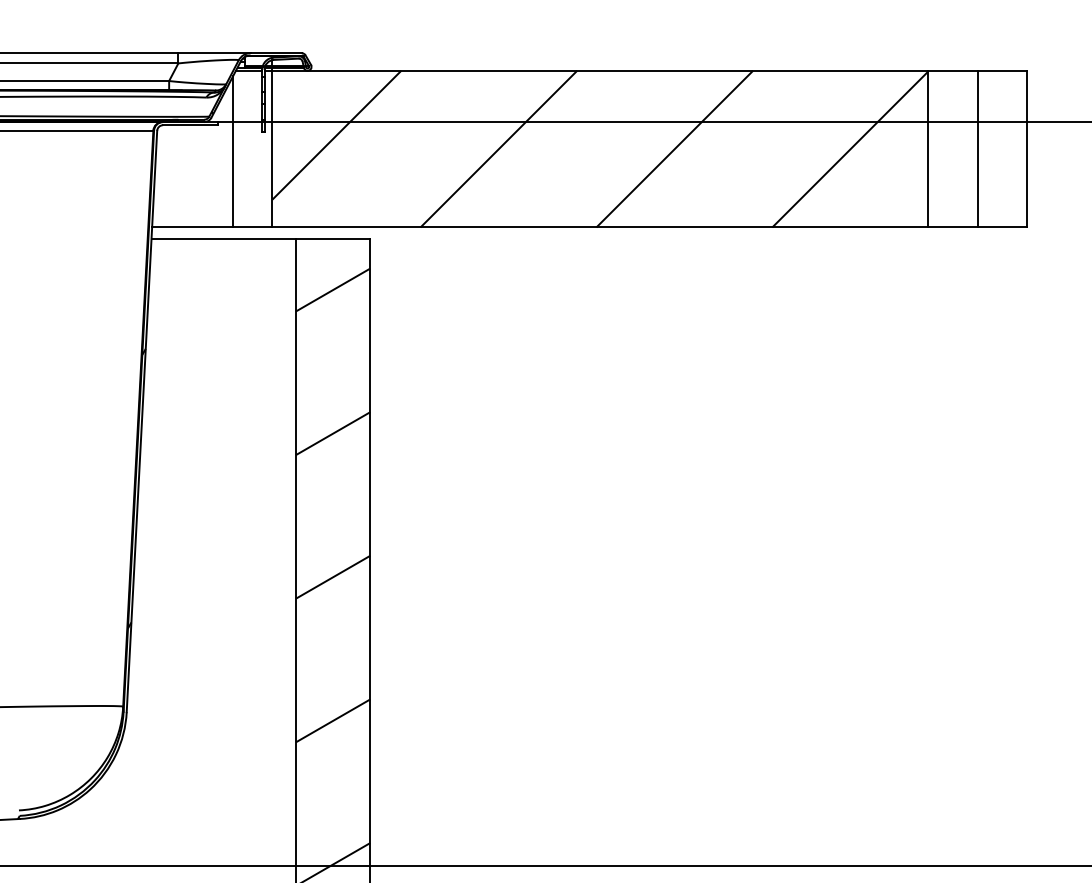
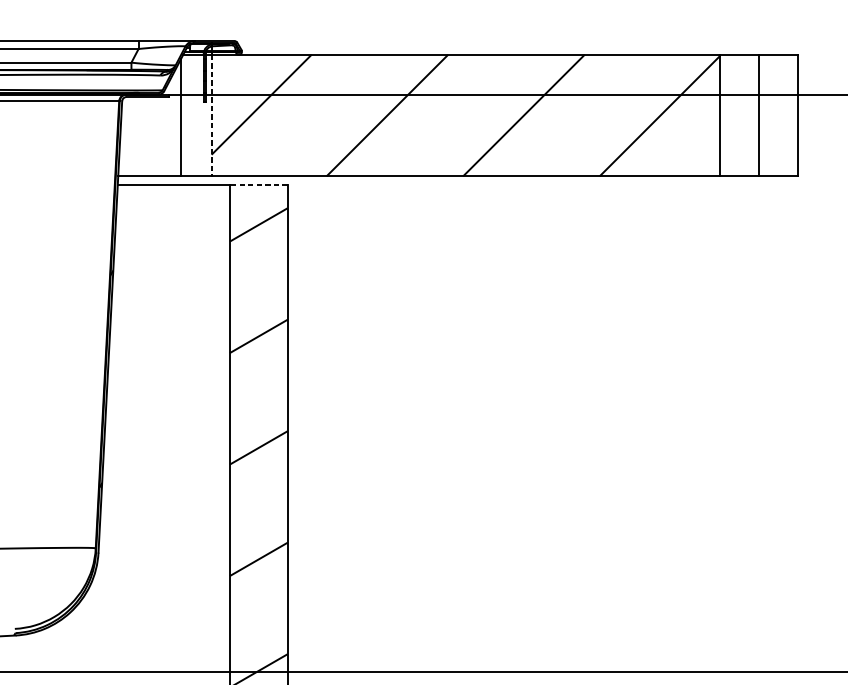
line: (272, 149) -> (211, 115), solid -> dashed
line: (332, 239) -> (258, 185), solid -> dashed

